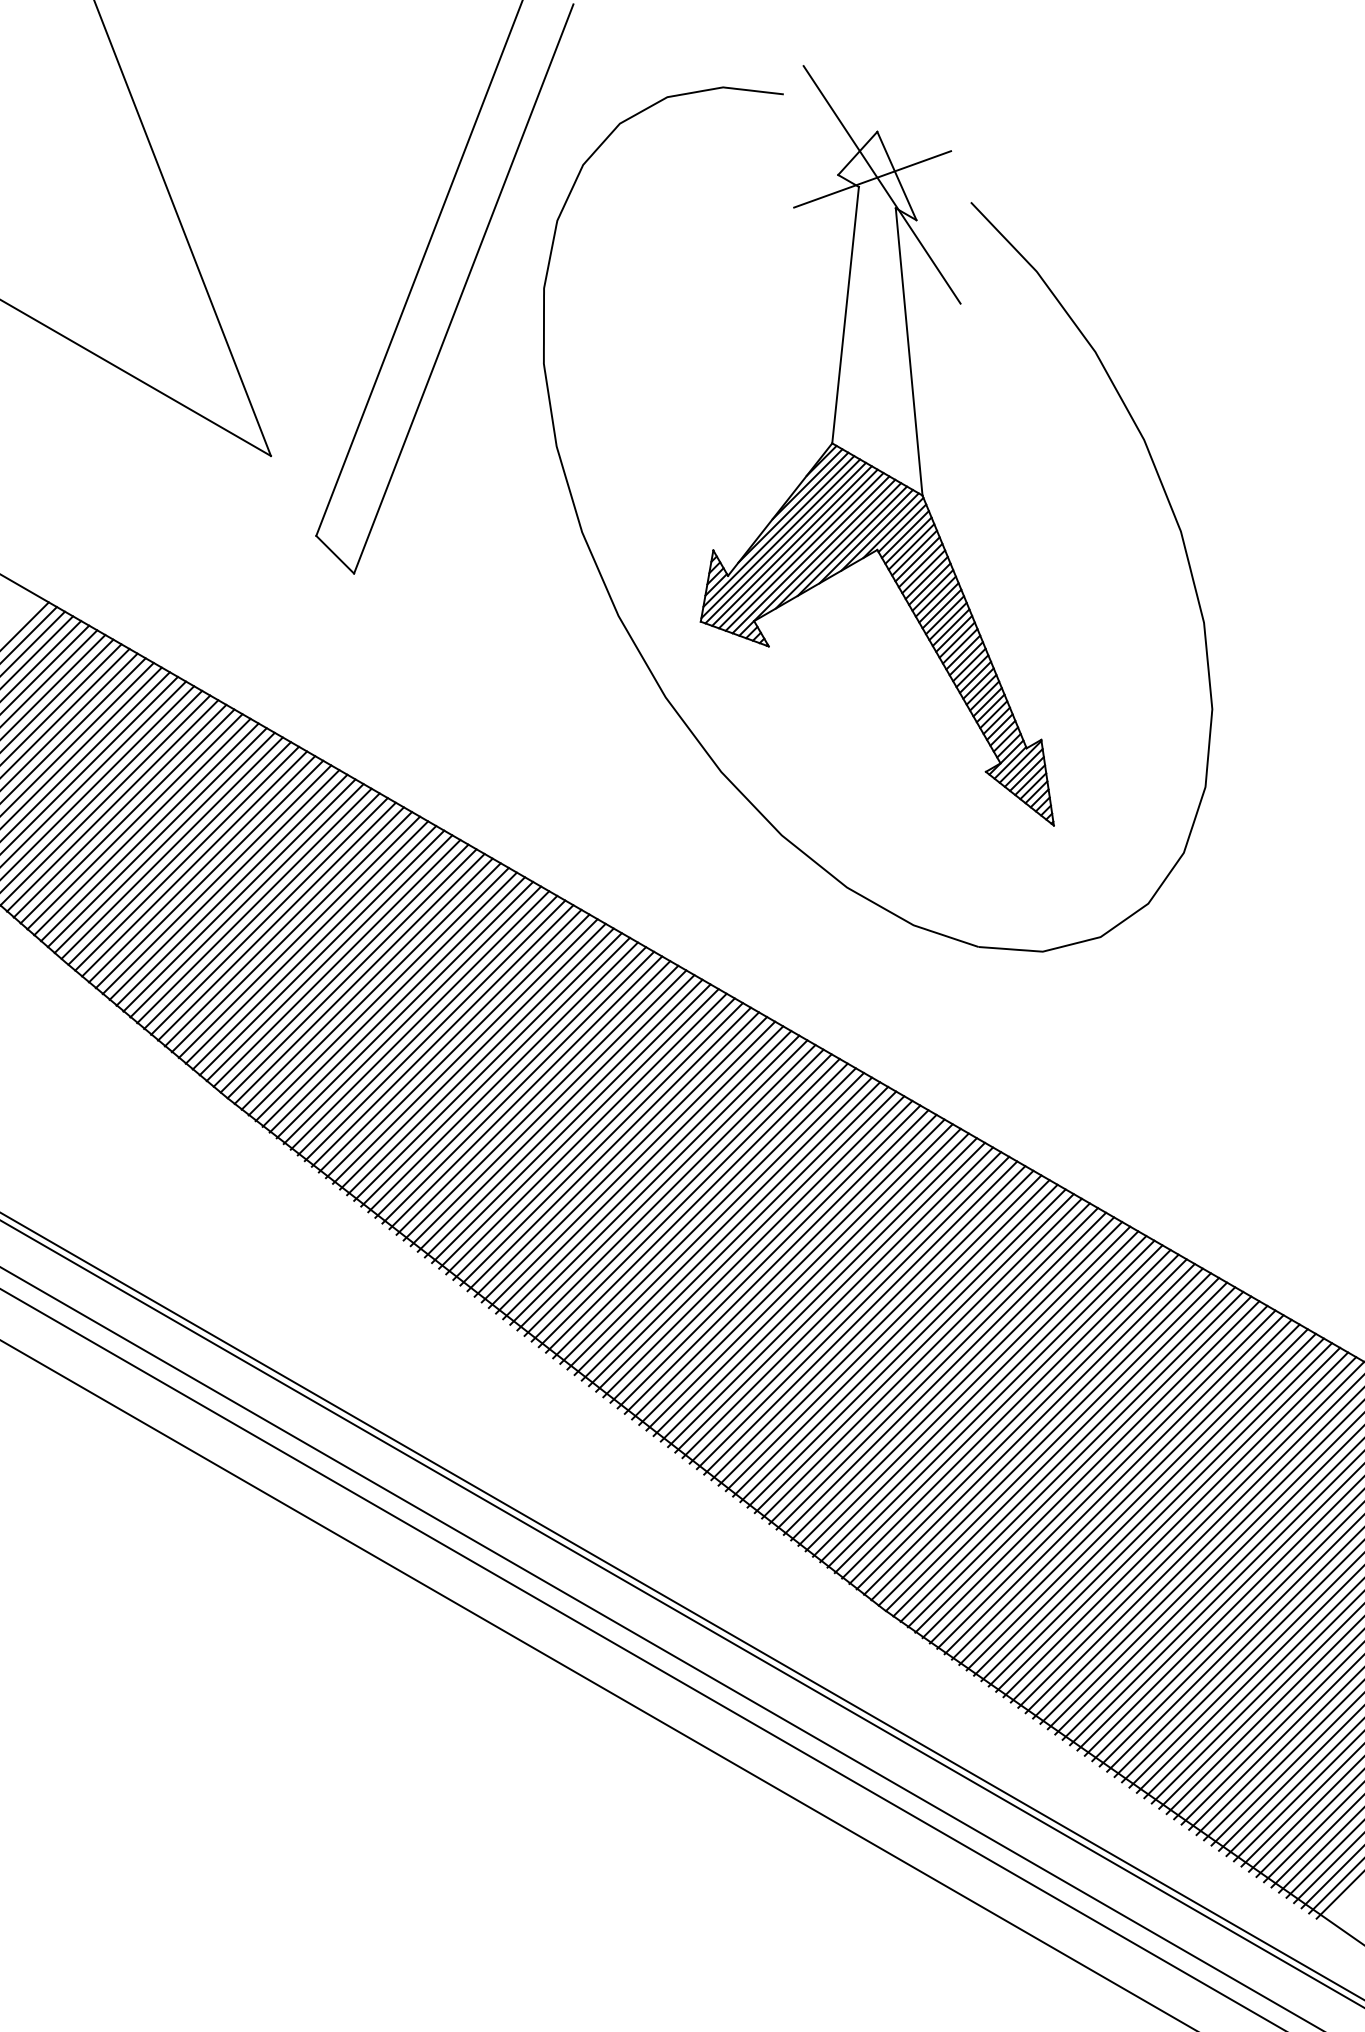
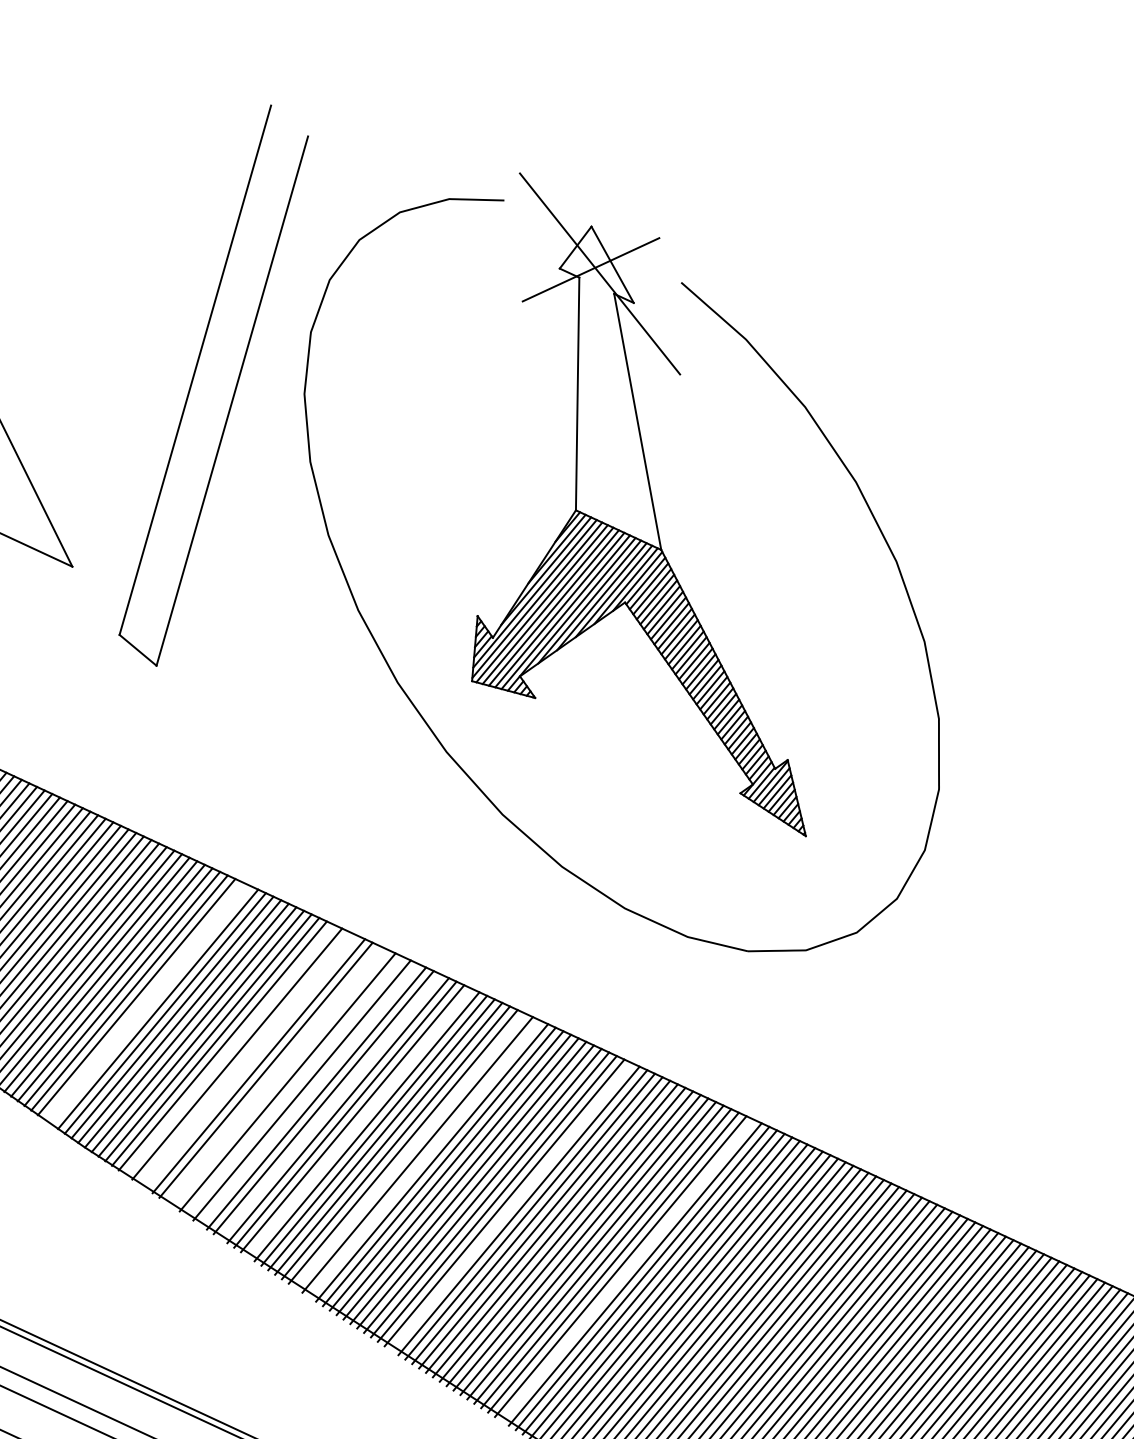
line: (306, 942) -> (143, 1001), removed
line: (314, 947) -> (150, 1005), removed
line: (397, 1004) -> (230, 1049), removed
line: (412, 1015) -> (244, 1058), removed
line: (419, 1020) -> (251, 1062), removed
line: (442, 1035) -> (273, 1073), removed
line: (449, 1040) -> (279, 1077), removed
line: (465, 1051) -> (295, 1086), removed
line: (480, 1061) -> (309, 1094), removed
line: (502, 1077) -> (330, 1106), removed
line: (533, 1097) -> (359, 1122), removed
line: (586, 1133) -> (410, 1150), removed
line: (601, 1144) -> (424, 1159), removed
line: (692, 1205) -> (511, 1206), removed
line: (814, 1287) -> (627, 1270), removed

